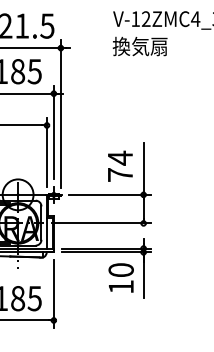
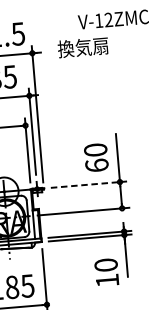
text: (139, 46) -> (82, 47), moved
text: (120, 165) -> (96, 156), 74 -> 60
line: (110, 194) -> (89, 184), solid -> dashed
text: (120, 277) -> (106, 271), moved

